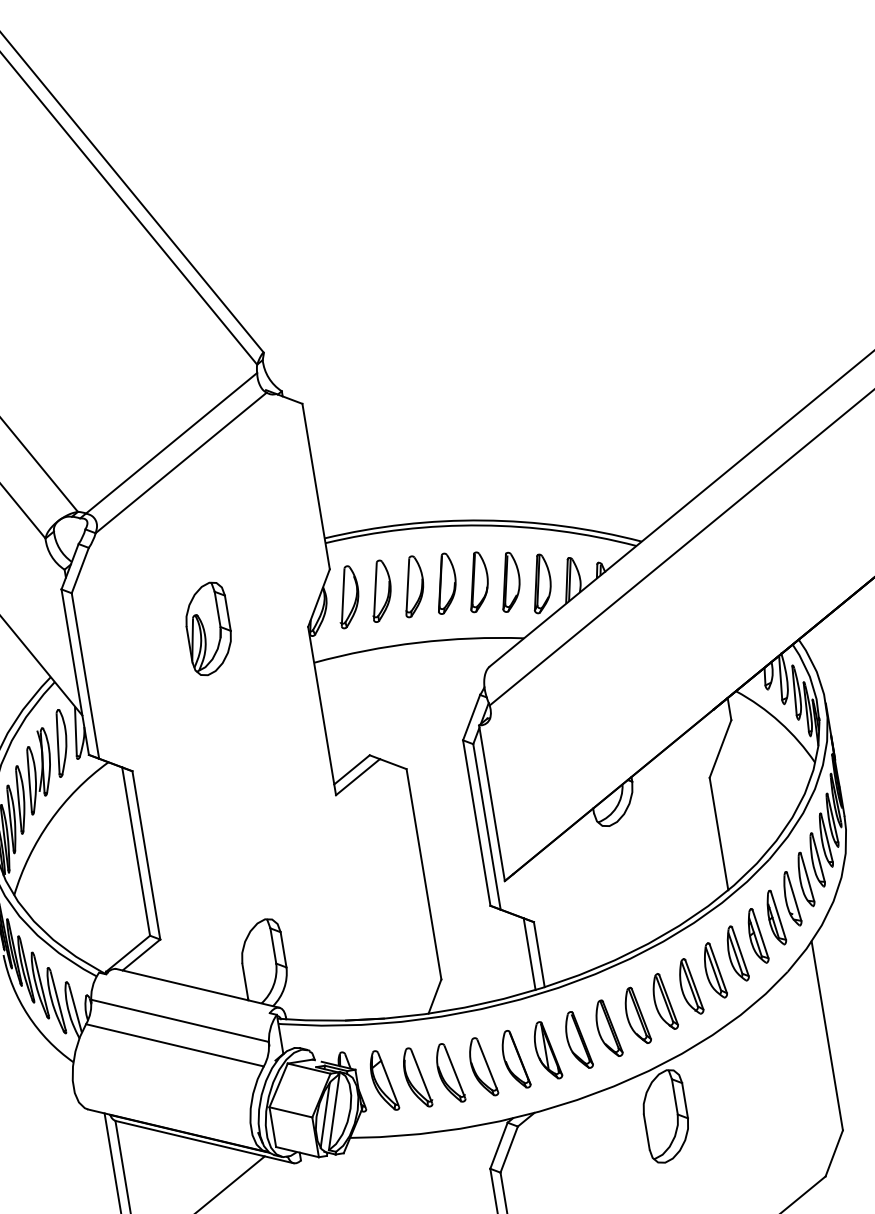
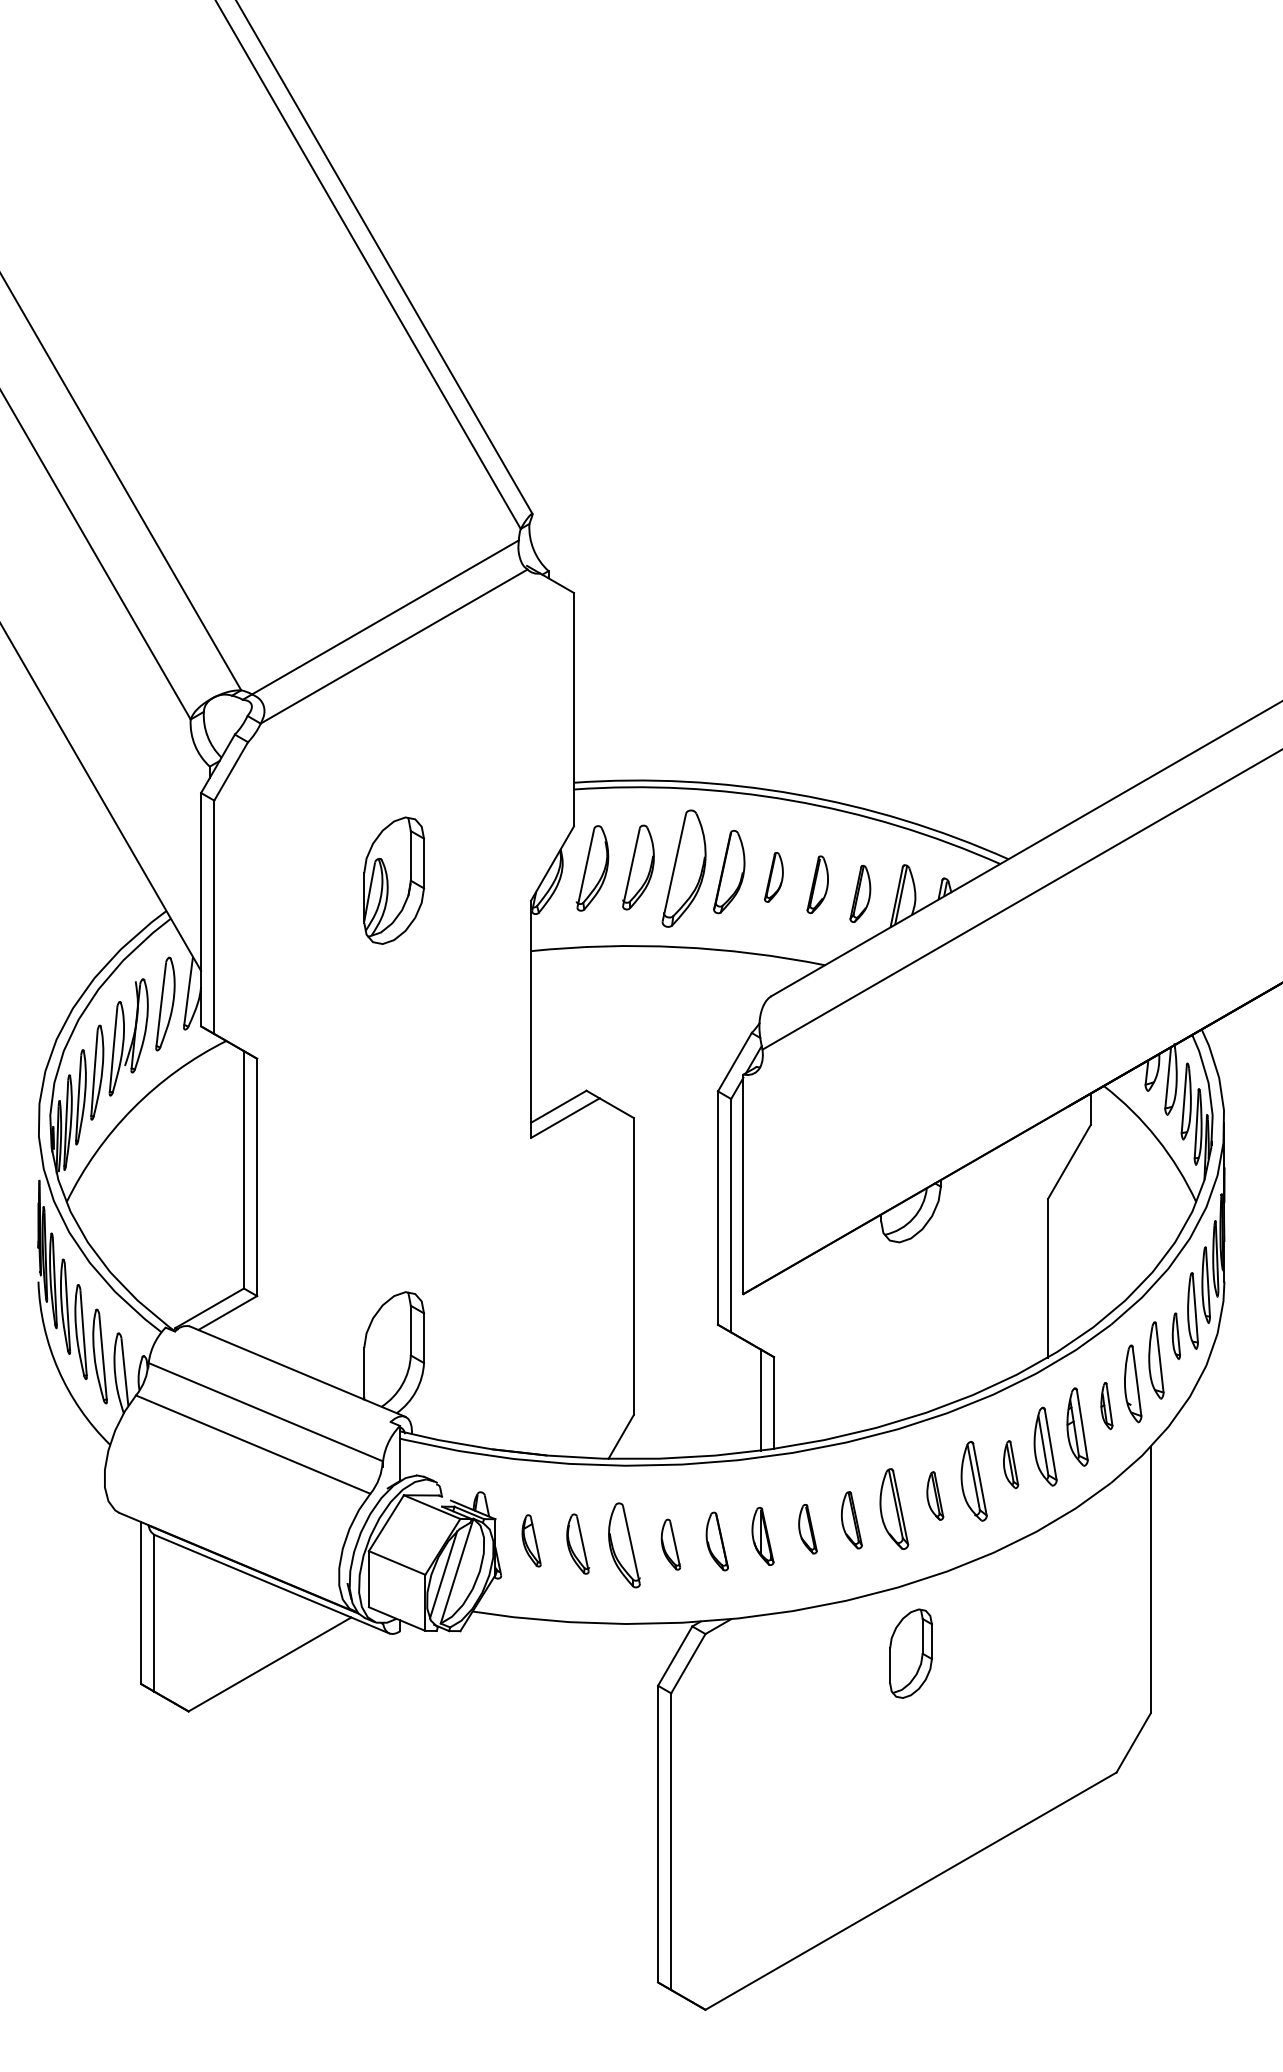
part: (509, 581) -> (817, 884), size x0.7
part: (477, 582) -> (773, 877), size x0.6
part: (540, 583) -> (860, 893), size x0.7
part: (412, 586) -> (683, 868), size x1.4
part: (816, 860) -> (1176, 1336), size x0.6
part: (775, 917) -> (1106, 1405), size x0.6
part: (714, 970) -> (1010, 1464), size x0.6
part: (664, 1001) -> (935, 1495), size x0.6
part: (608, 1028) -> (851, 1520), size x0.7
part: (577, 1039) -> (807, 1528), size x0.6
part: (546, 1050) -> (762, 1536), size x0.7
part: (515, 1059) -> (717, 1541), size x0.7
part: (482, 1067) -> (670, 1544), size x0.6
part: (416, 1077) -> (577, 1543), size x0.7
part: (383, 1080) -> (531, 1540), size x0.6
part: (665, 1116) -> (910, 1653), size x0.7

